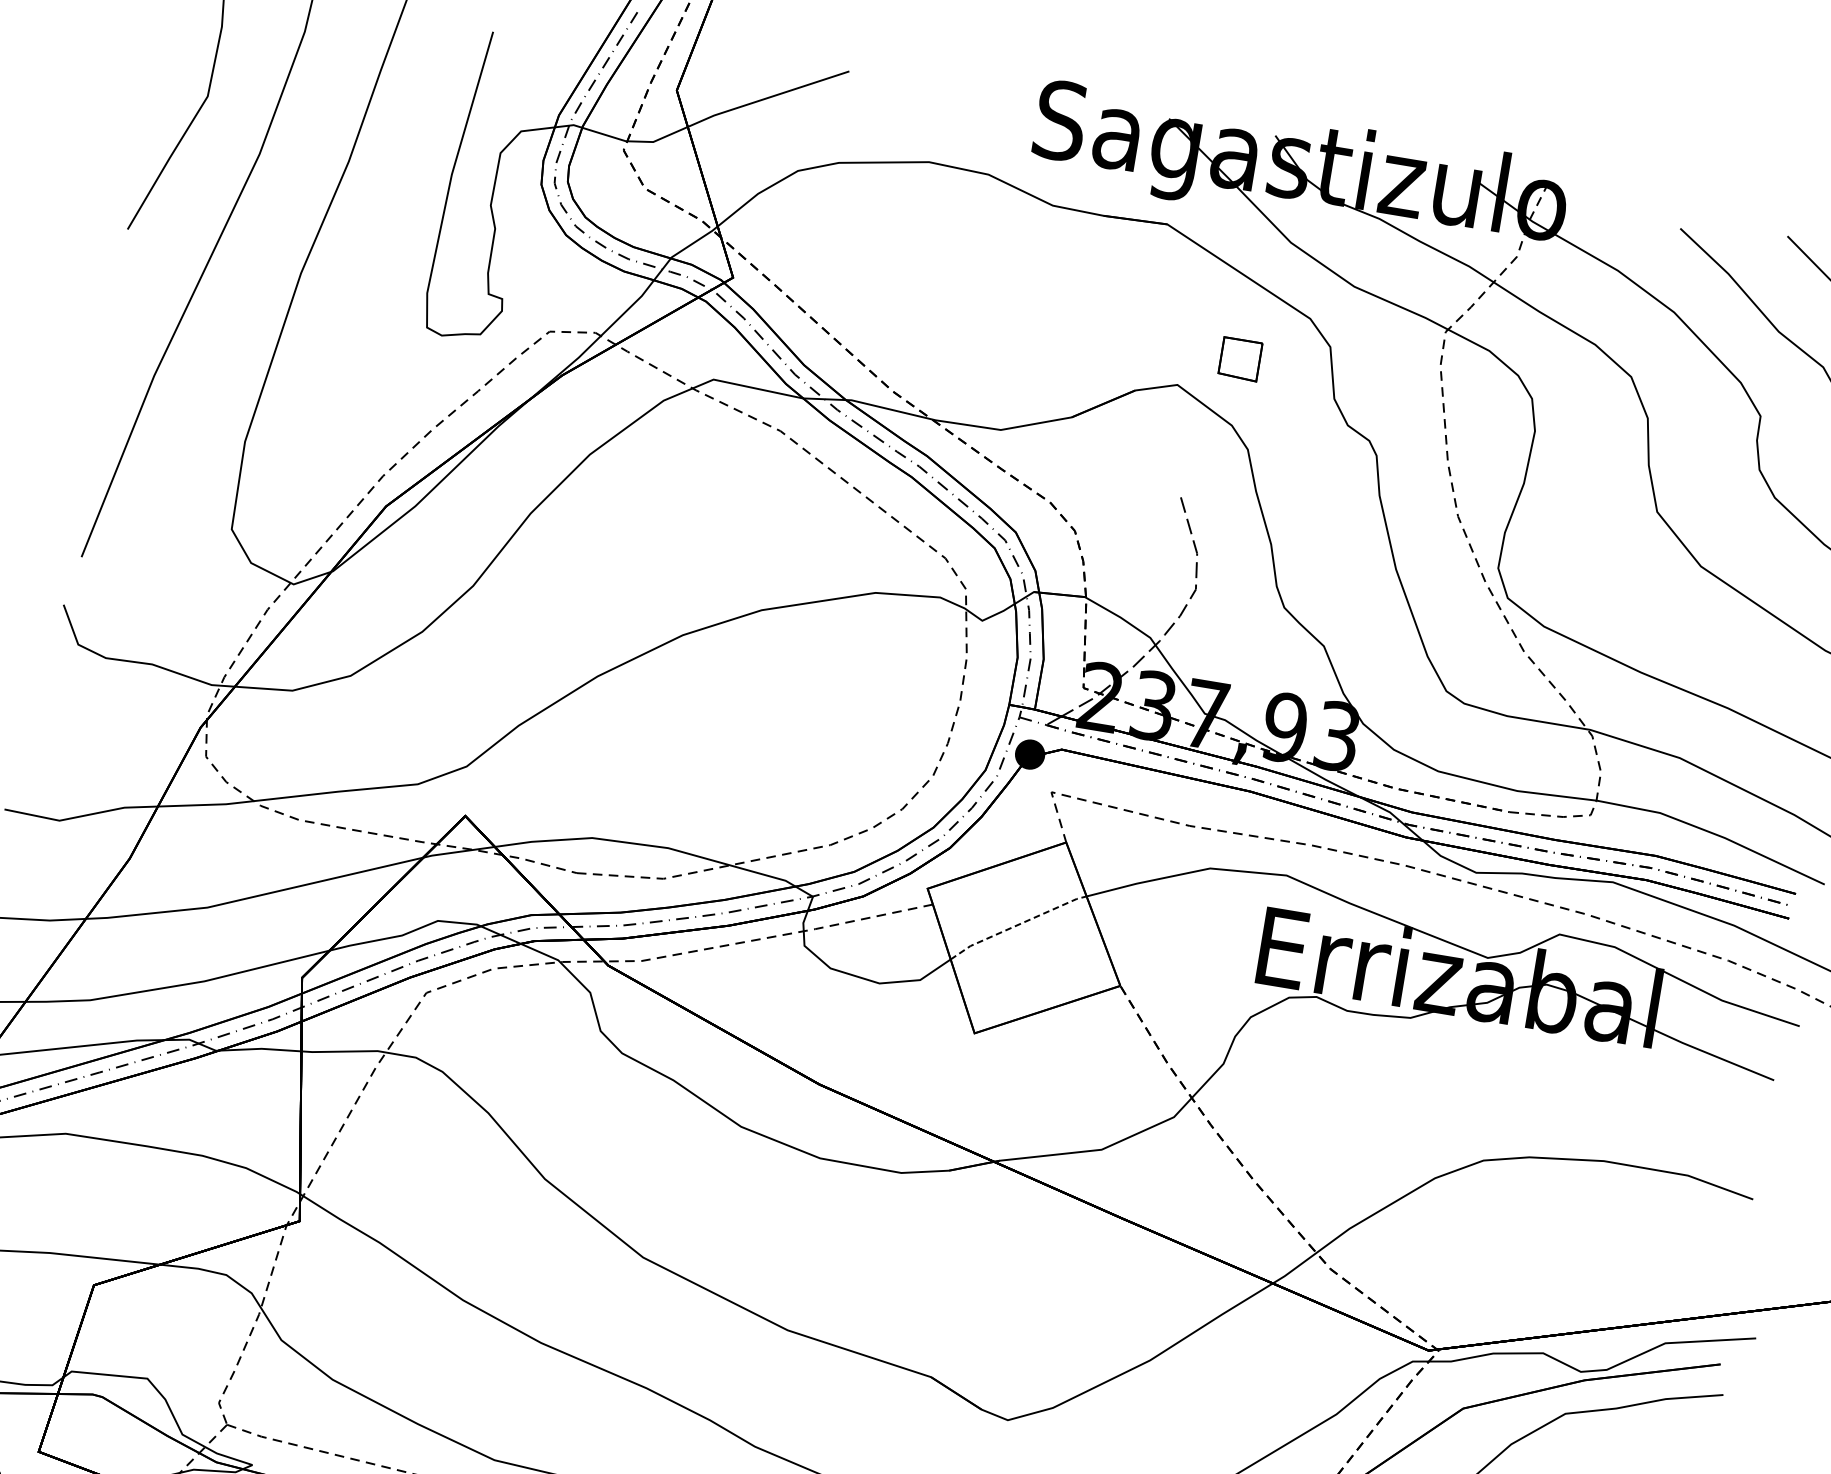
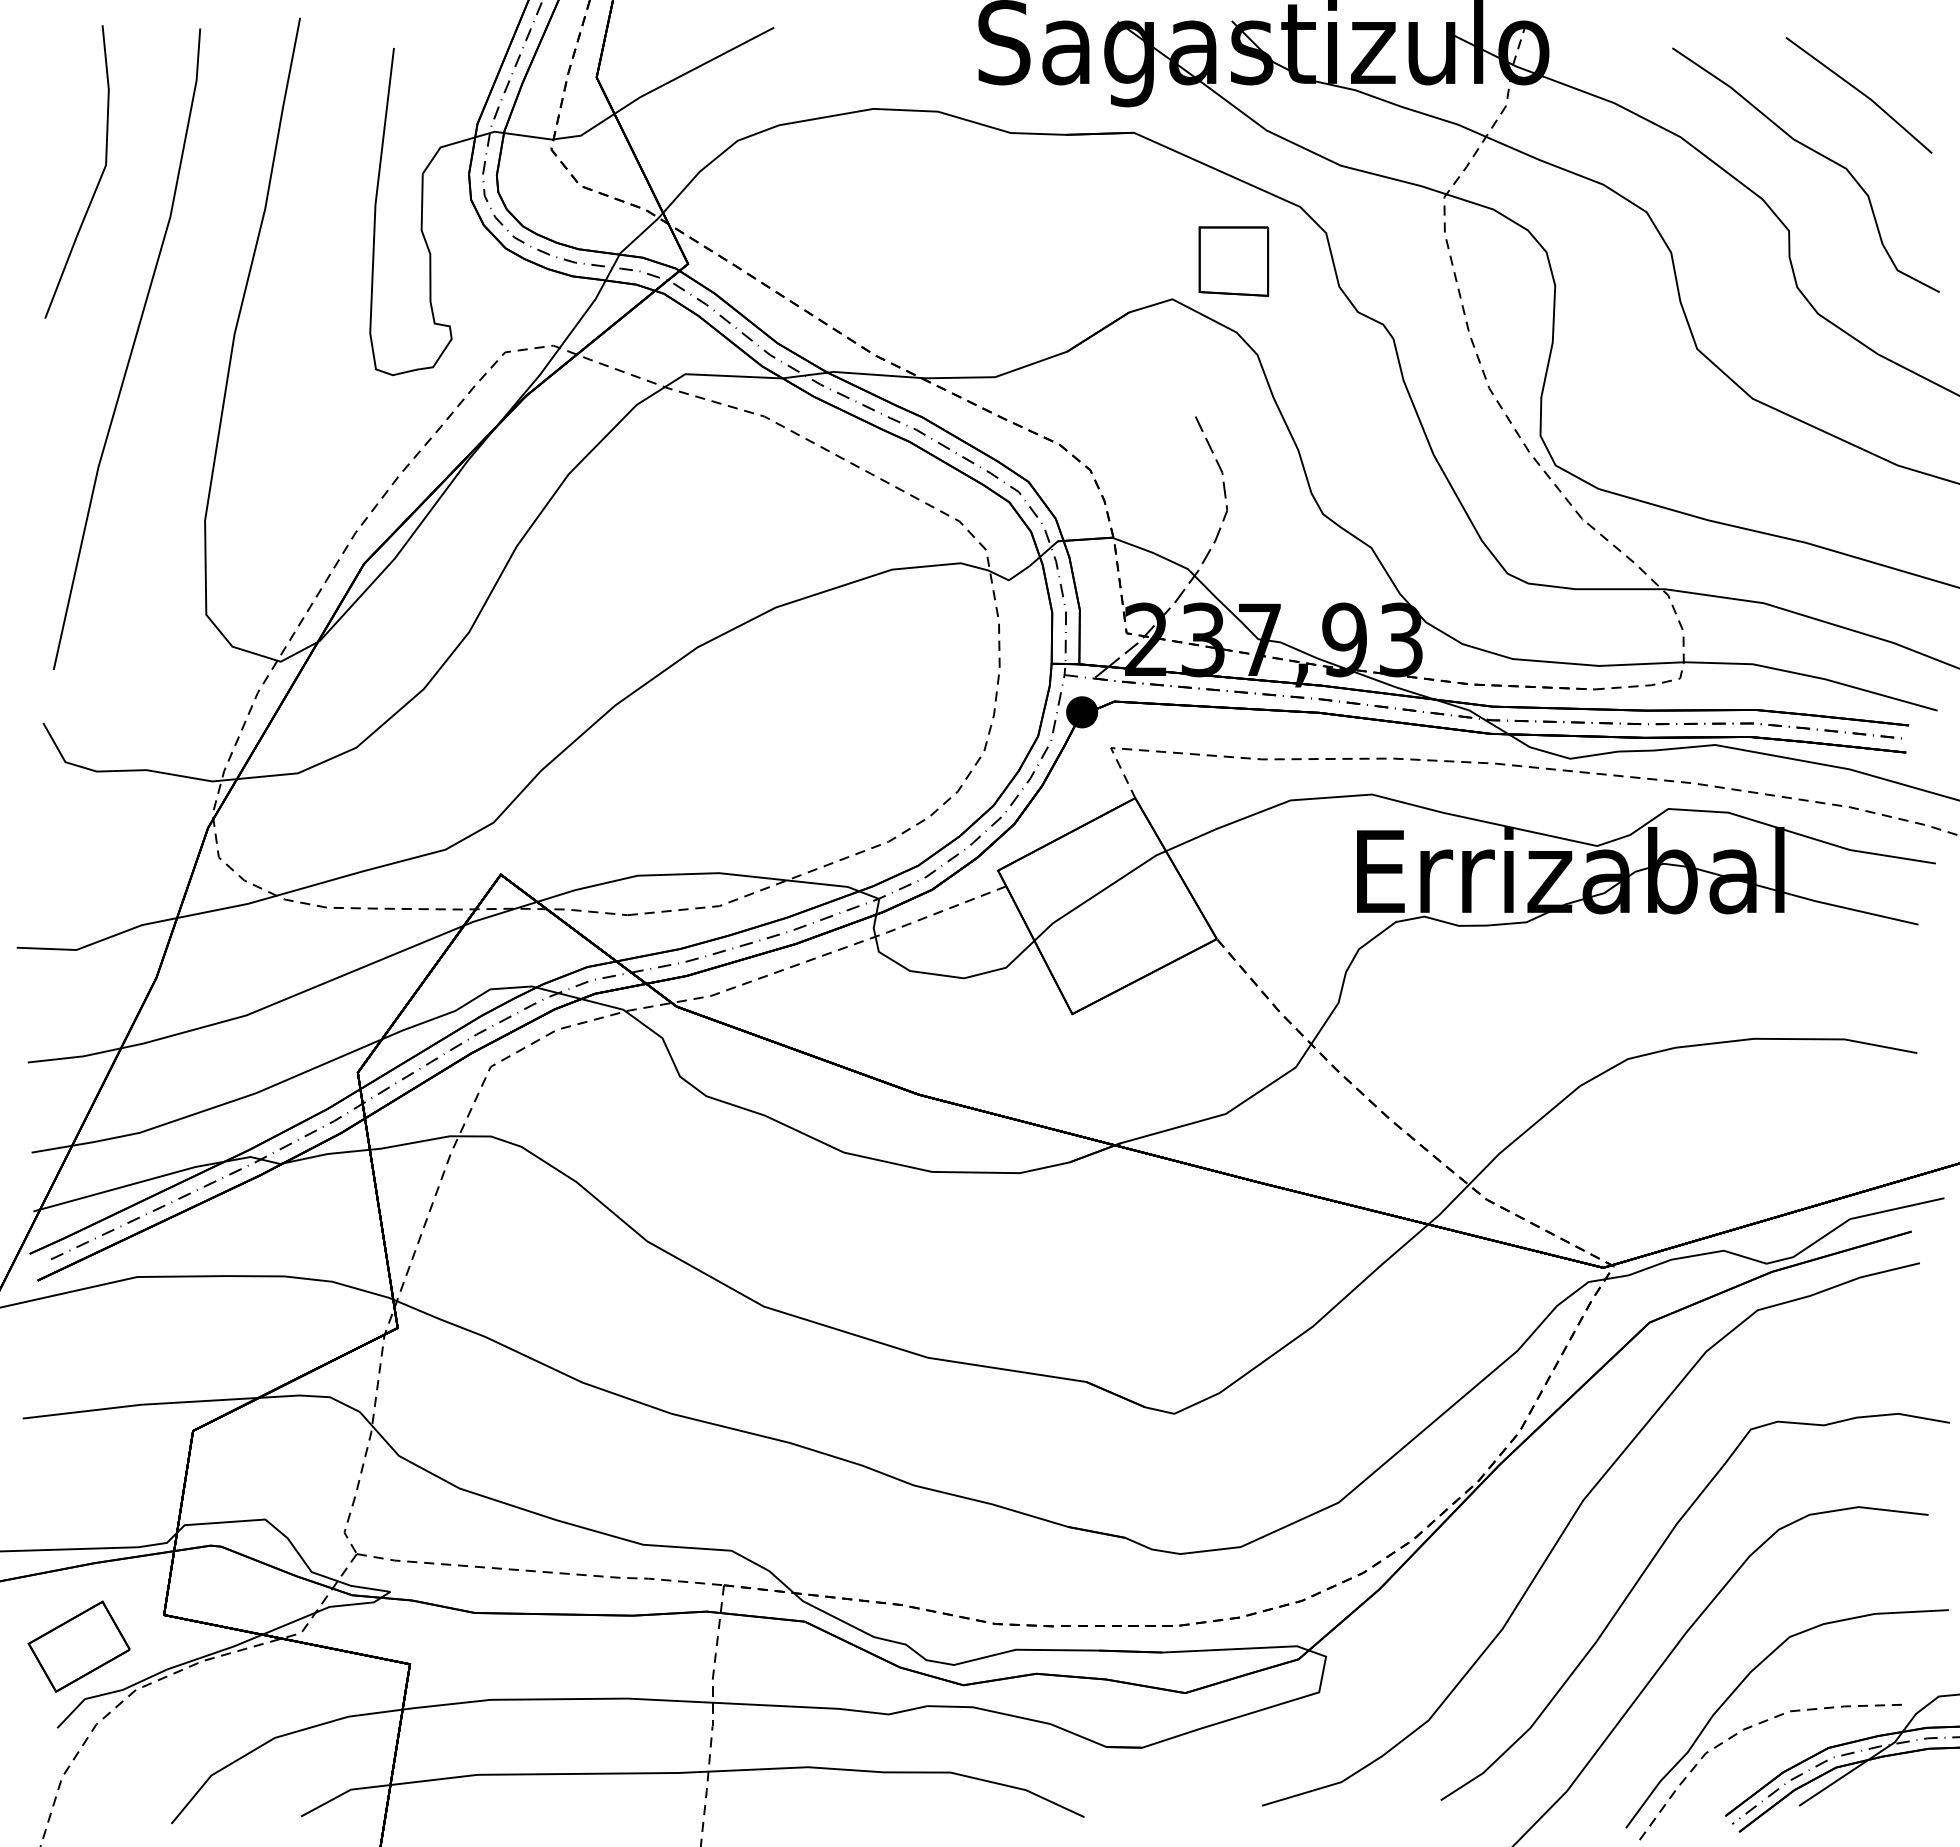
part: (1239, 359) -> (1233, 261), size x1.67
line: (1017, 925) -> (1098, 893), dashed -> solid

